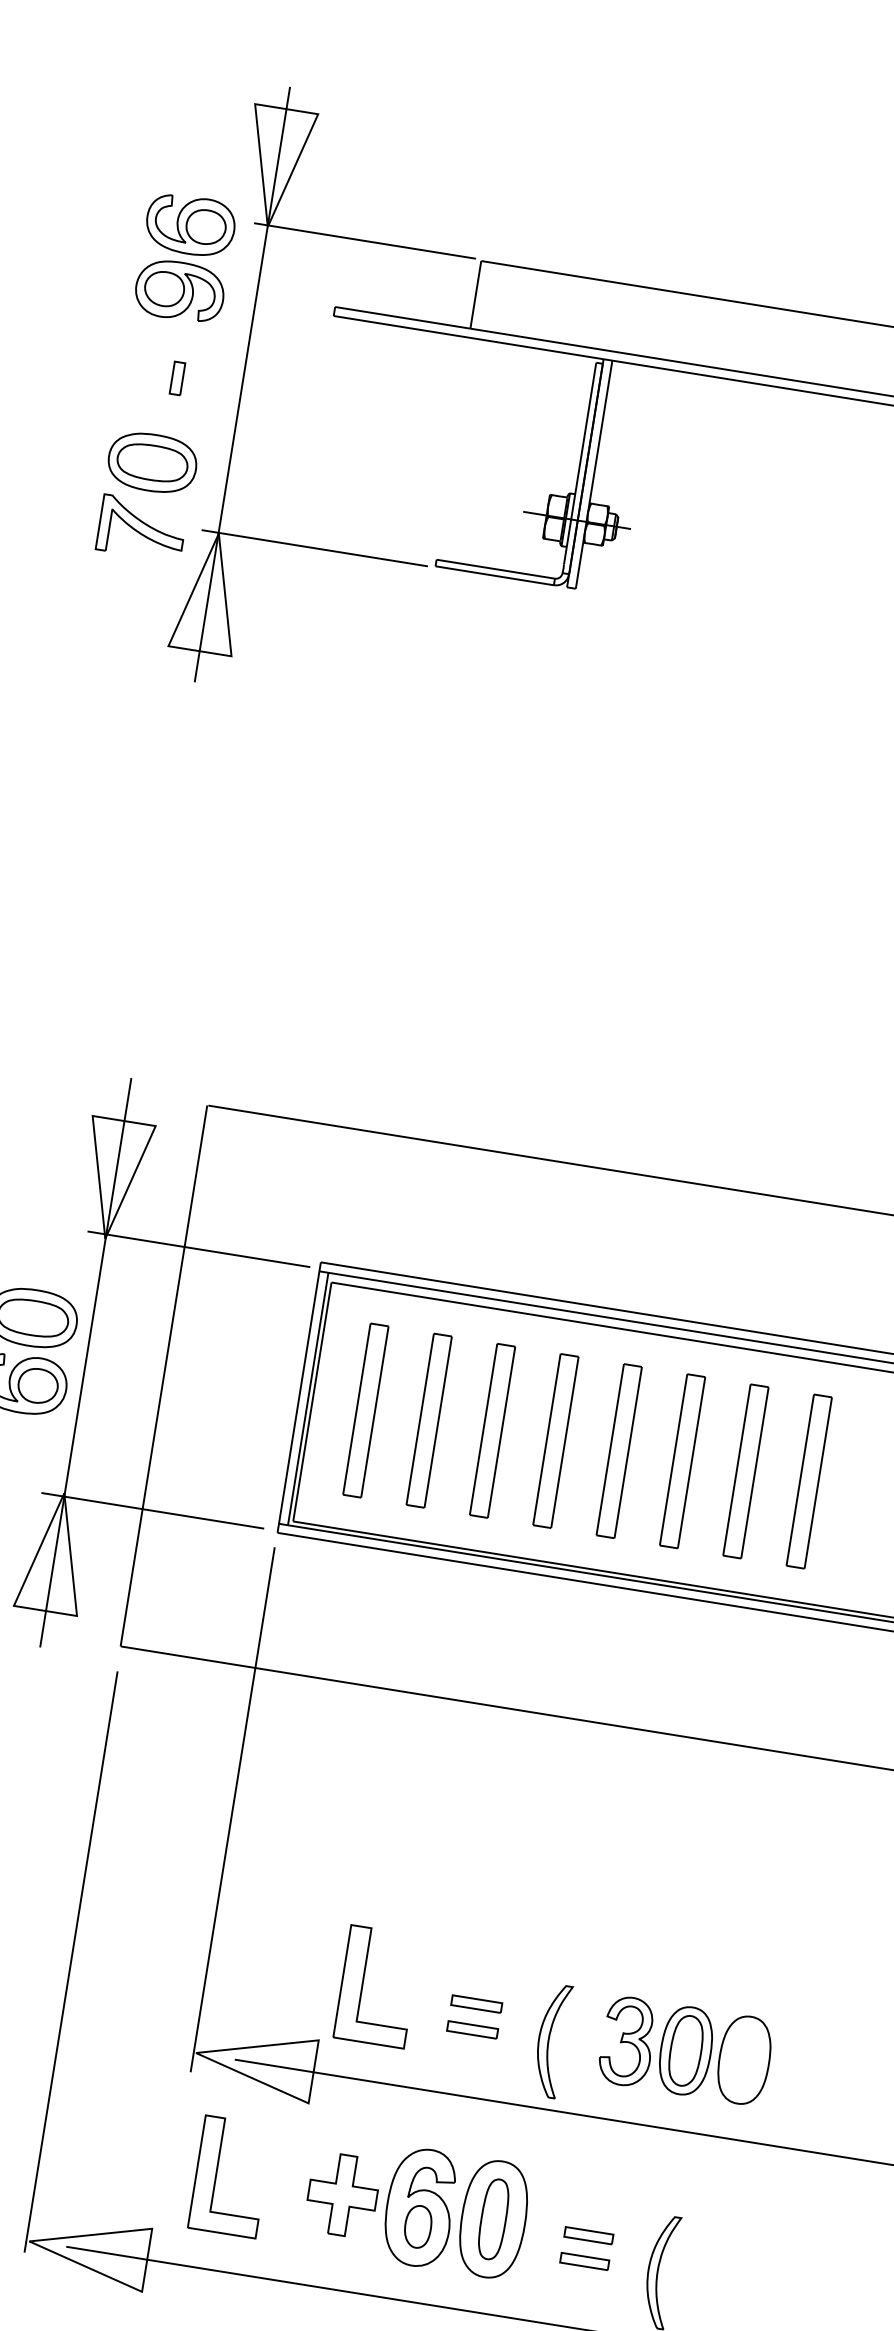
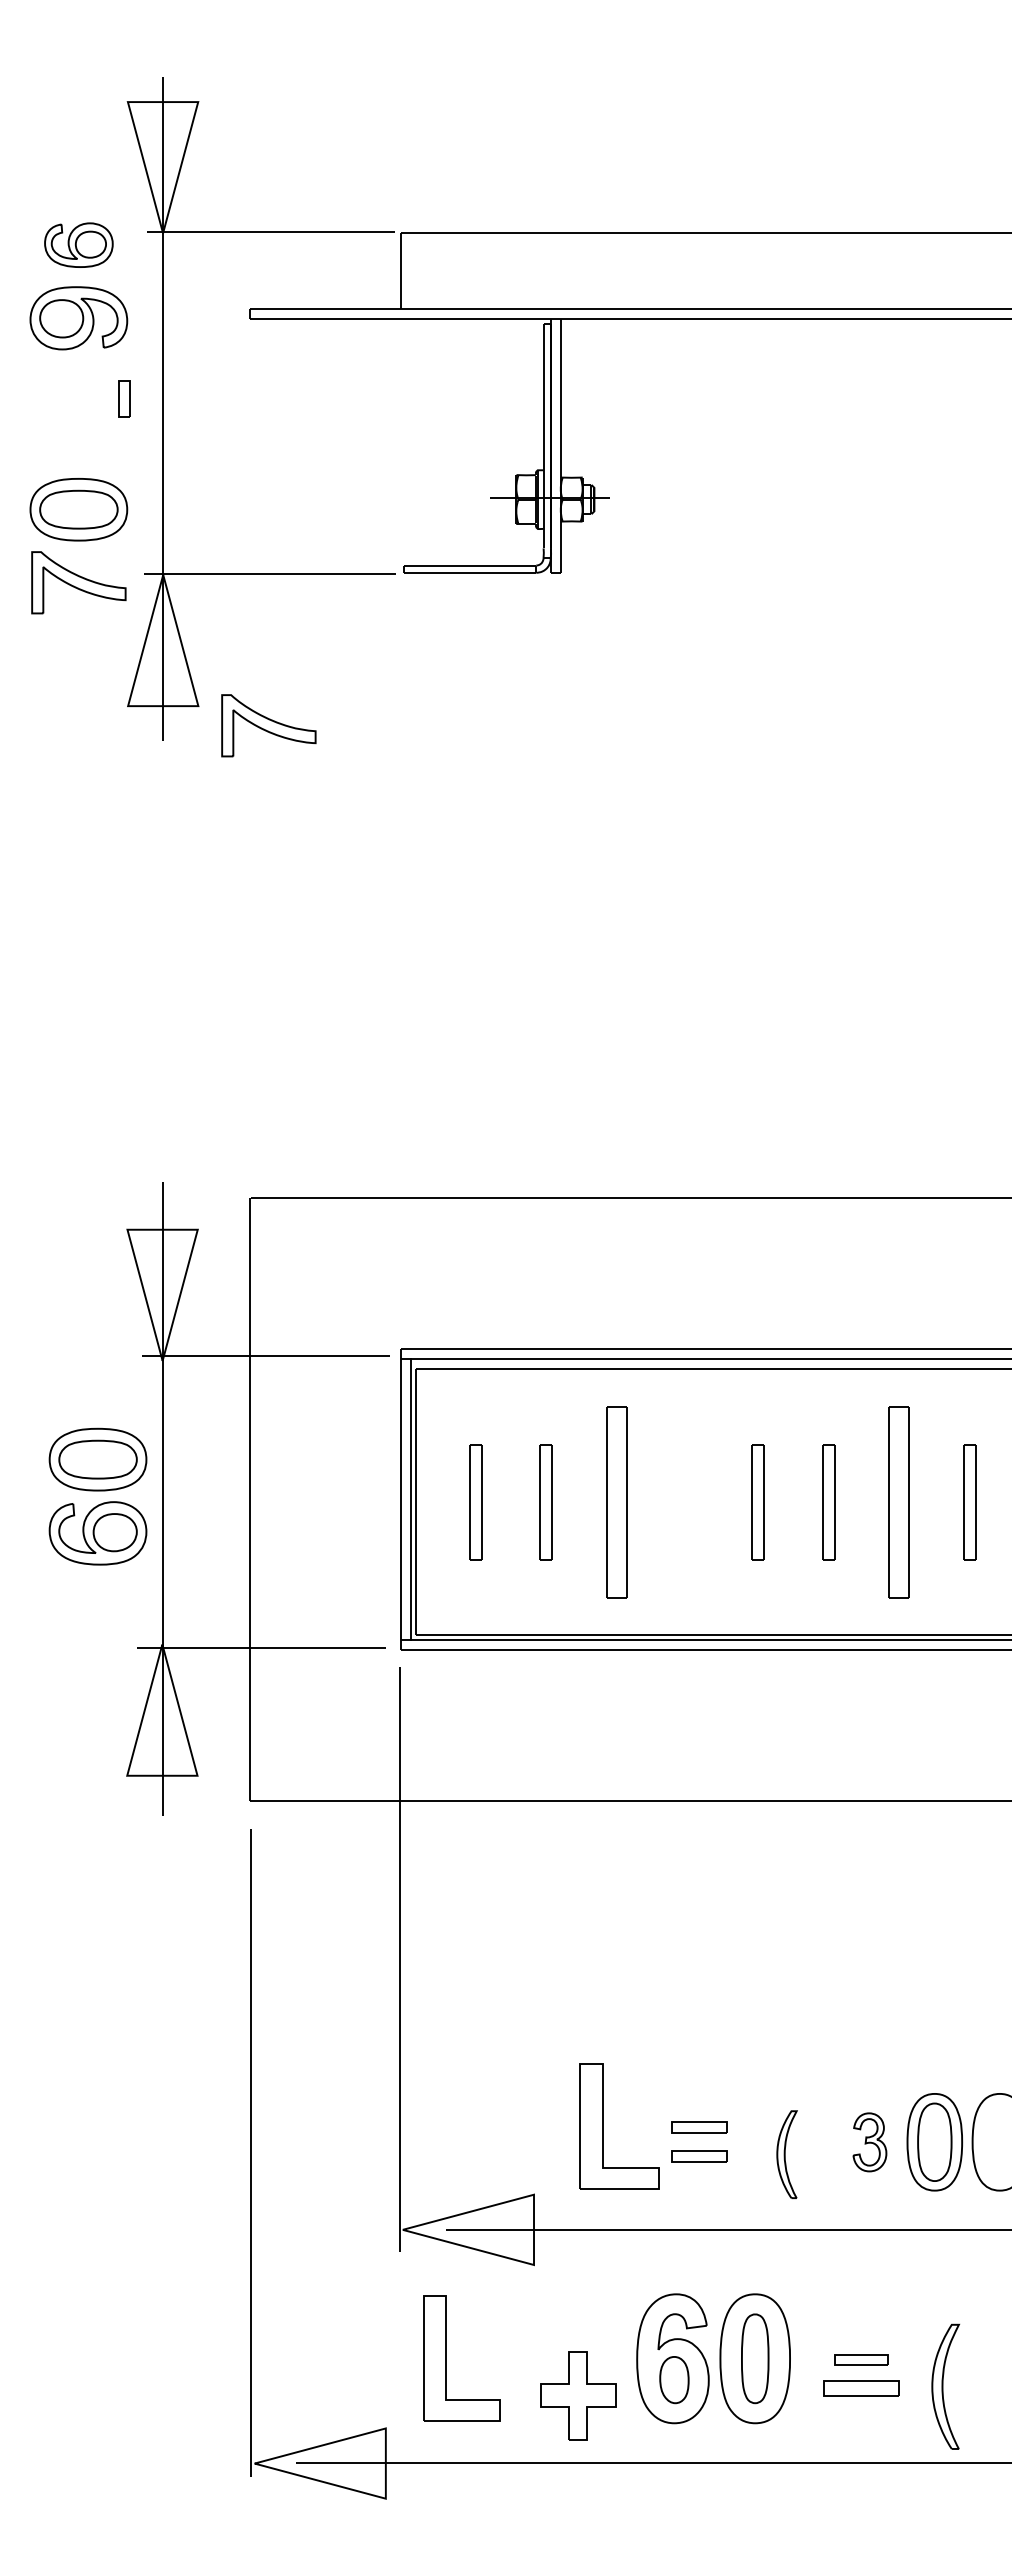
part: (190, 225) -> (78, 245), size x0.7
part: (177, 378) -> (124, 398), moved
part: (291, 683) -> (268, 725), added
part: (365, 1410) -> (475, 1502), size x0.6
part: (428, 1420) -> (545, 1502), size x0.6
part: (555, 1441) -> (686, 1502), removed
part: (618, 1451) -> (757, 1502), size x0.6
part: (682, 1461) -> (828, 1502), size x0.6
part: (809, 1481) -> (969, 1502), size x0.6
part: (363, 1984) -> (603, 2126), moved
part: (551, 2040) -> (786, 2154), size x0.7
part: (627, 2041) -> (869, 2142), size x0.6
part: (343, 2194) -> (578, 2395), moved
part: (584, 2261) -> (861, 2388), size x1.4

